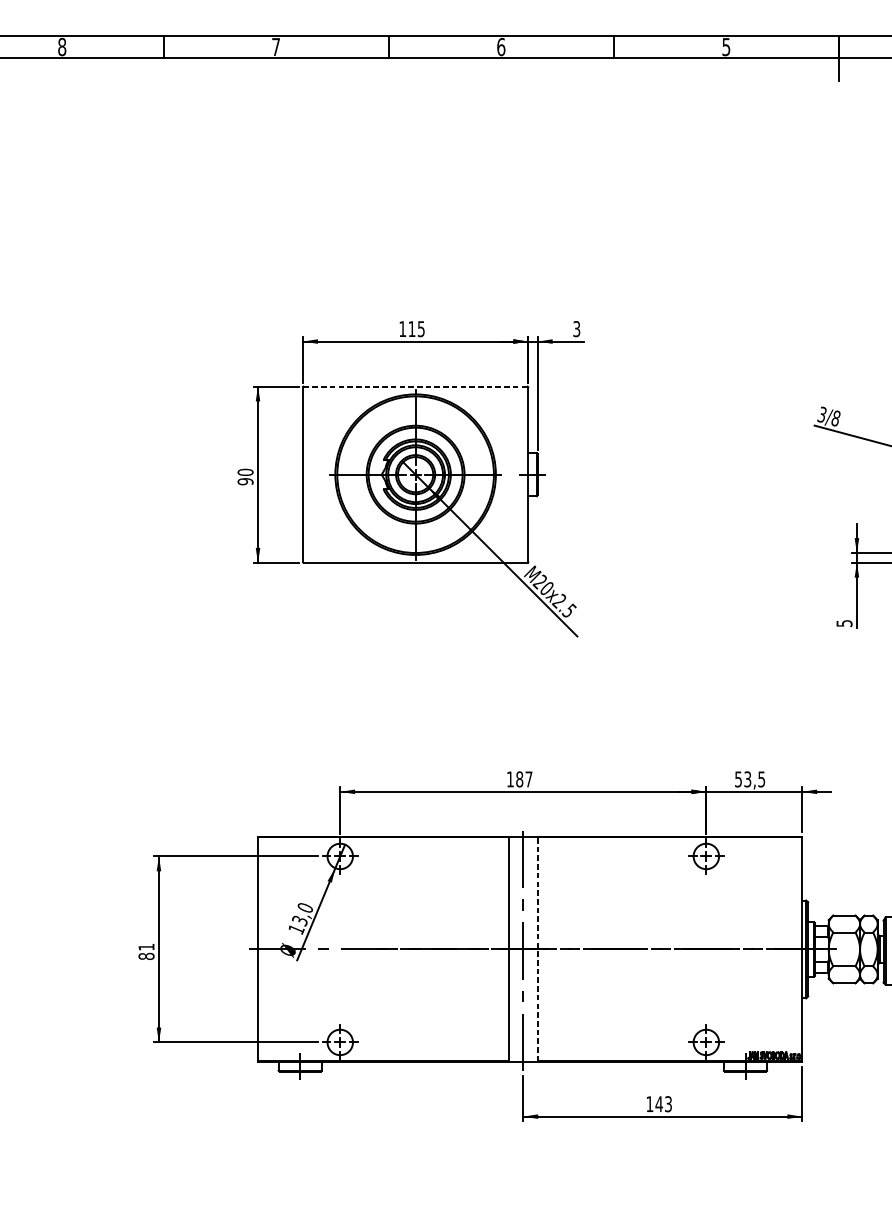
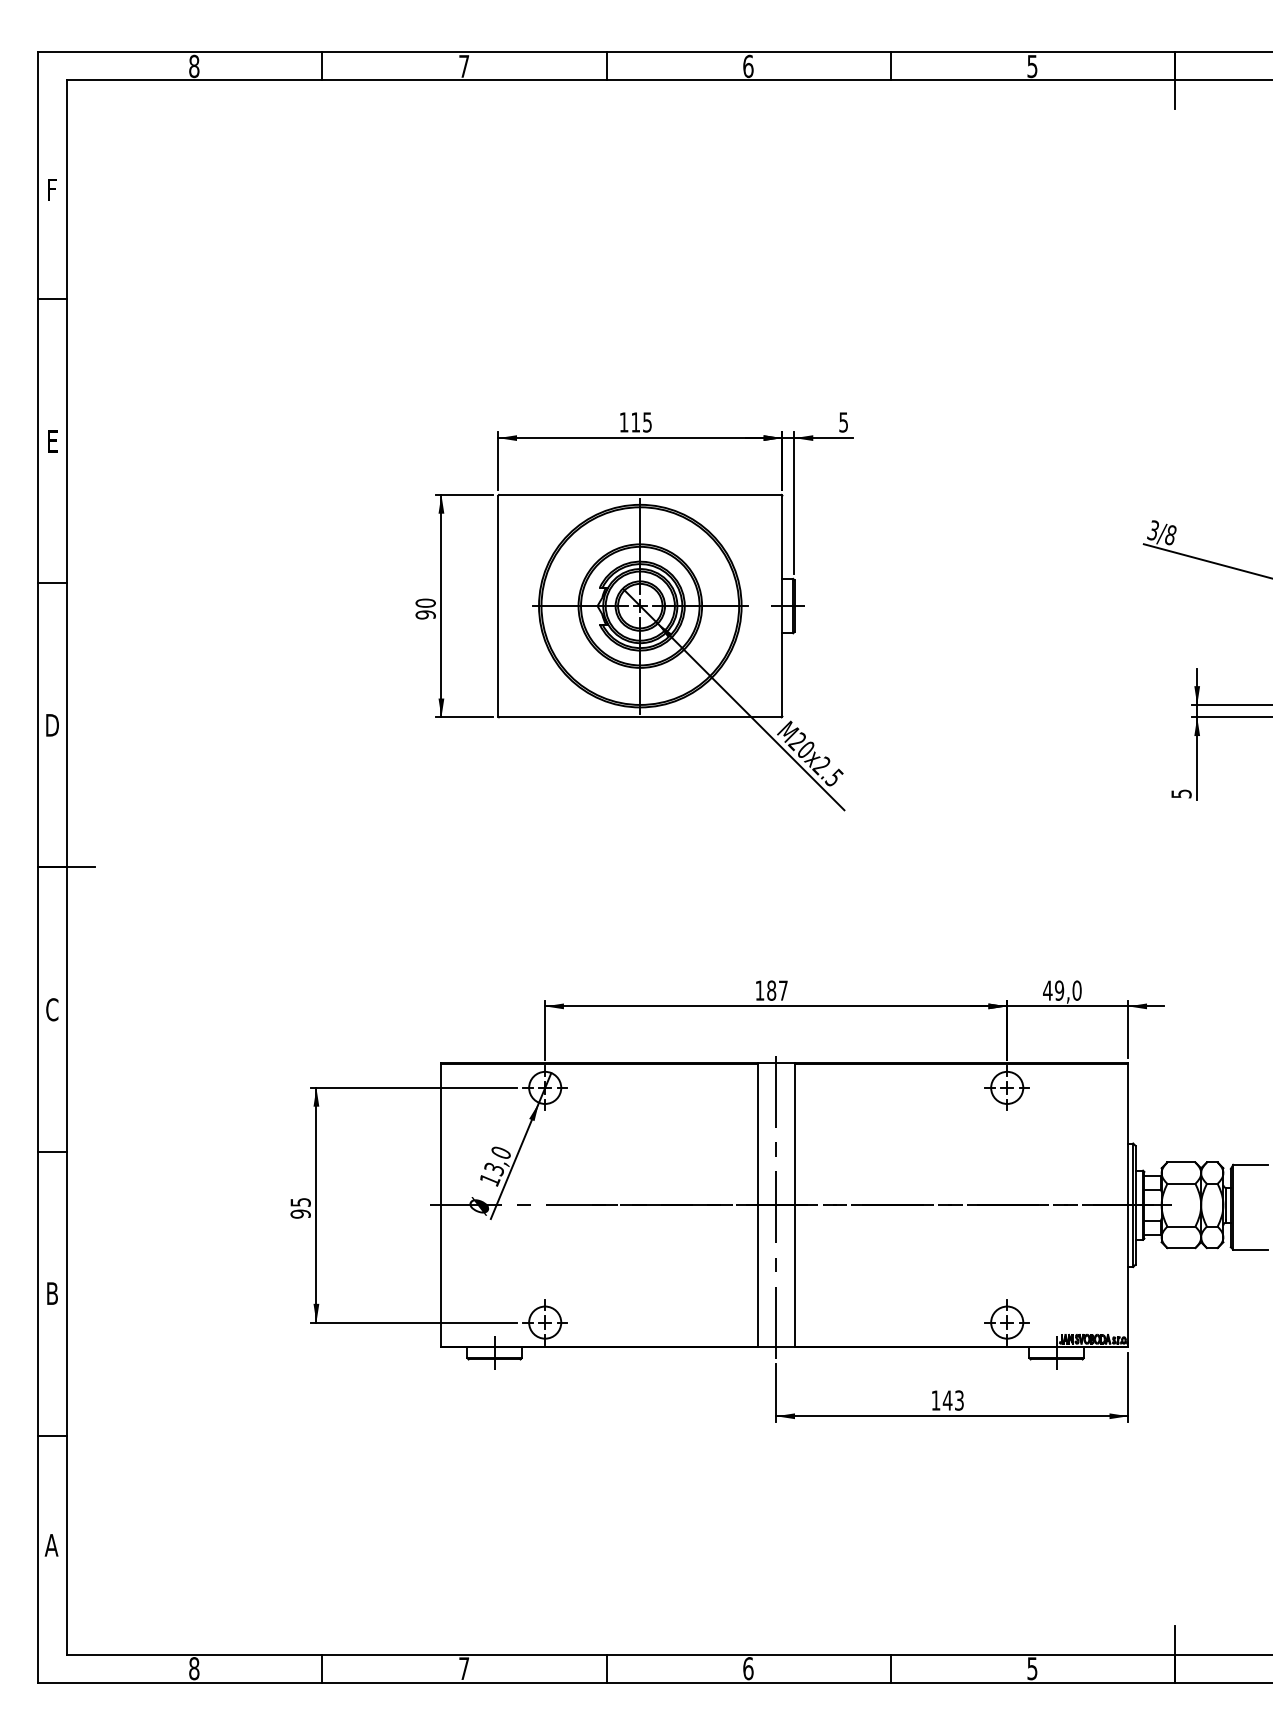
text: (576, 328) -> (843, 421), 3 -> 5
line: (415, 386) -> (640, 494), dashed -> solid
text: (750, 779) -> (1062, 990), 53,5 -> 49,0
line: (537, 948) -> (794, 1204), dashed -> solid
text: (146, 952) -> (300, 1208), 81 -> 95

